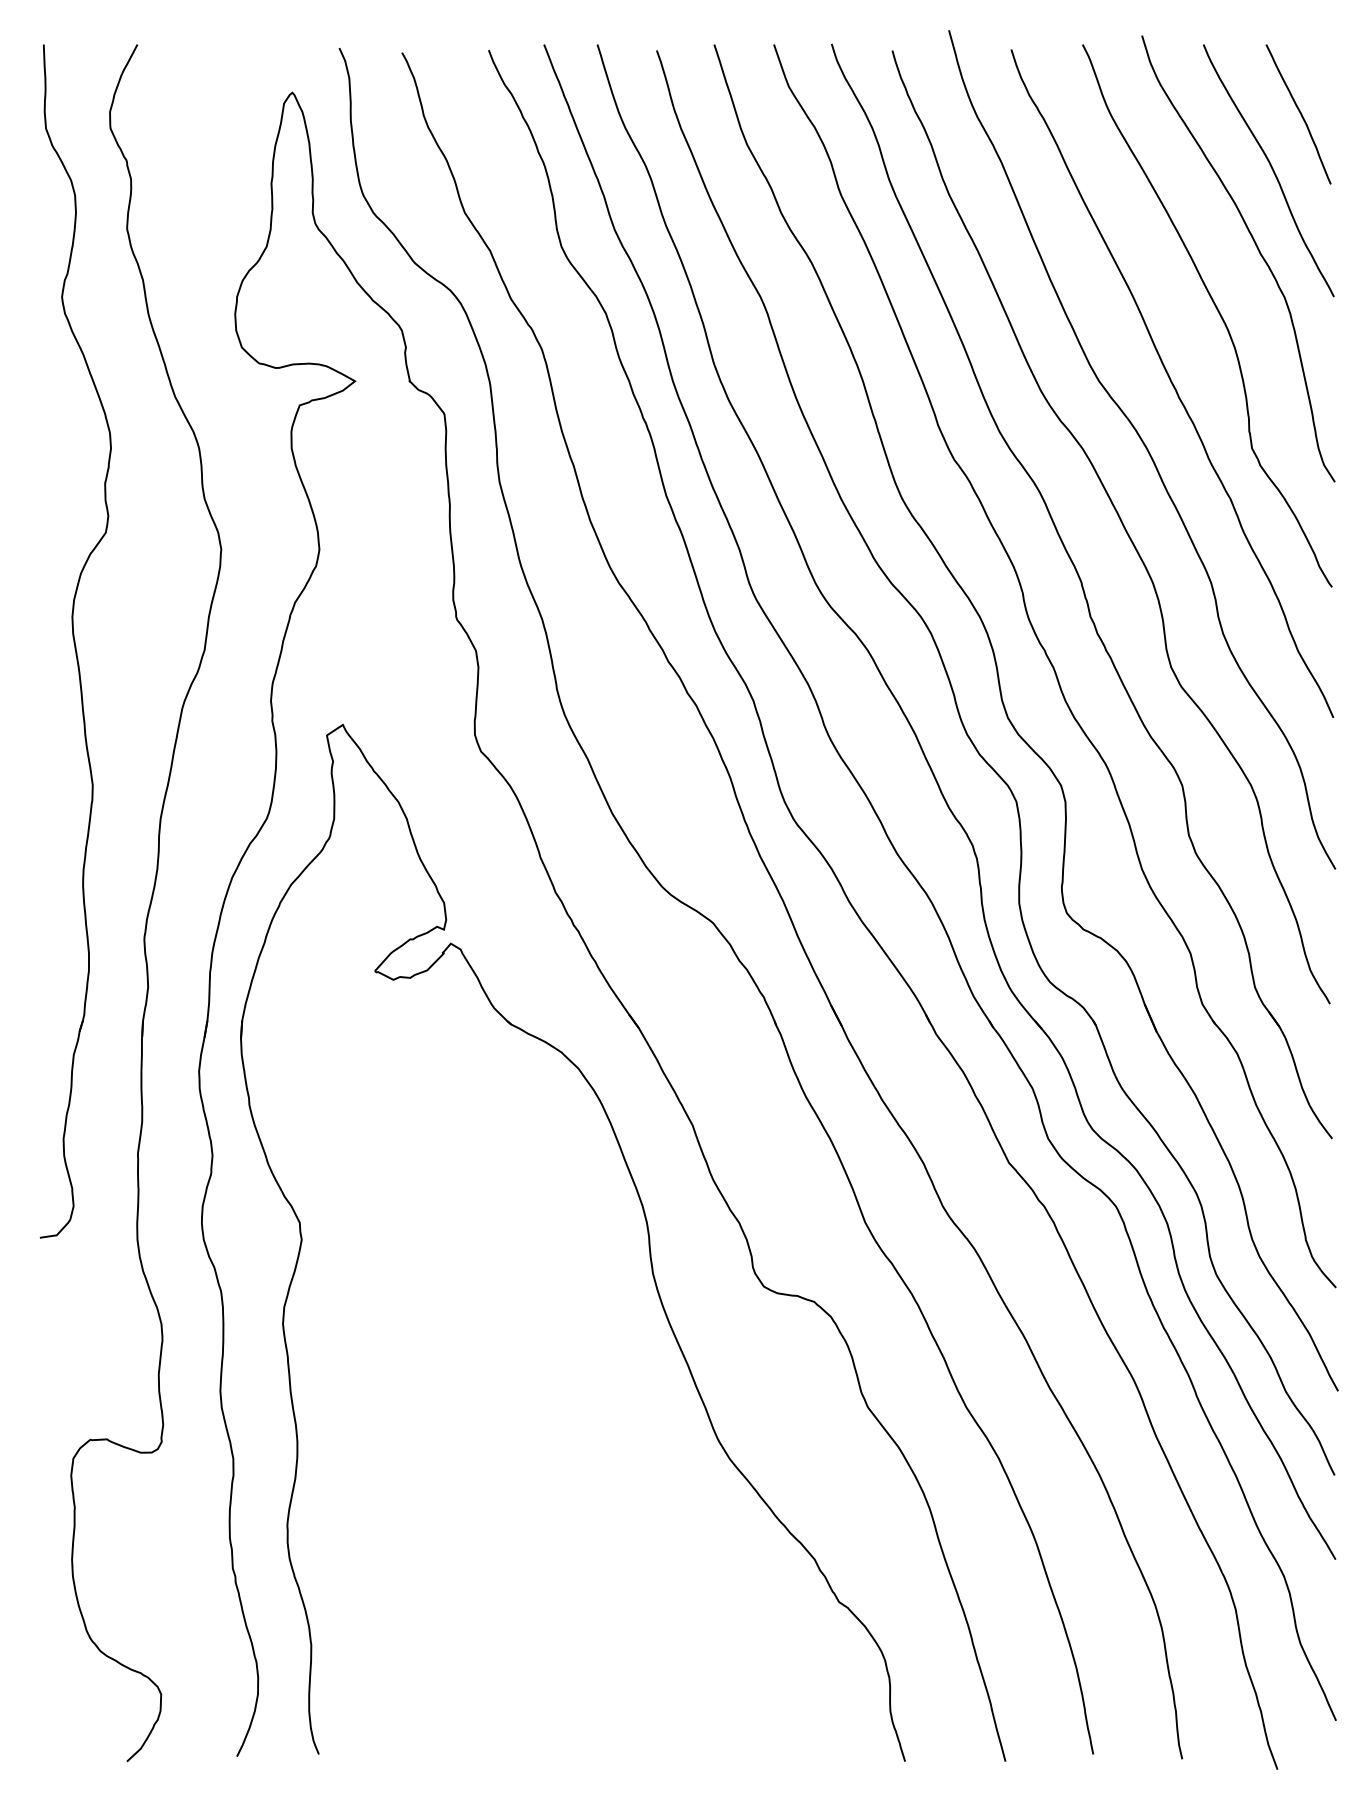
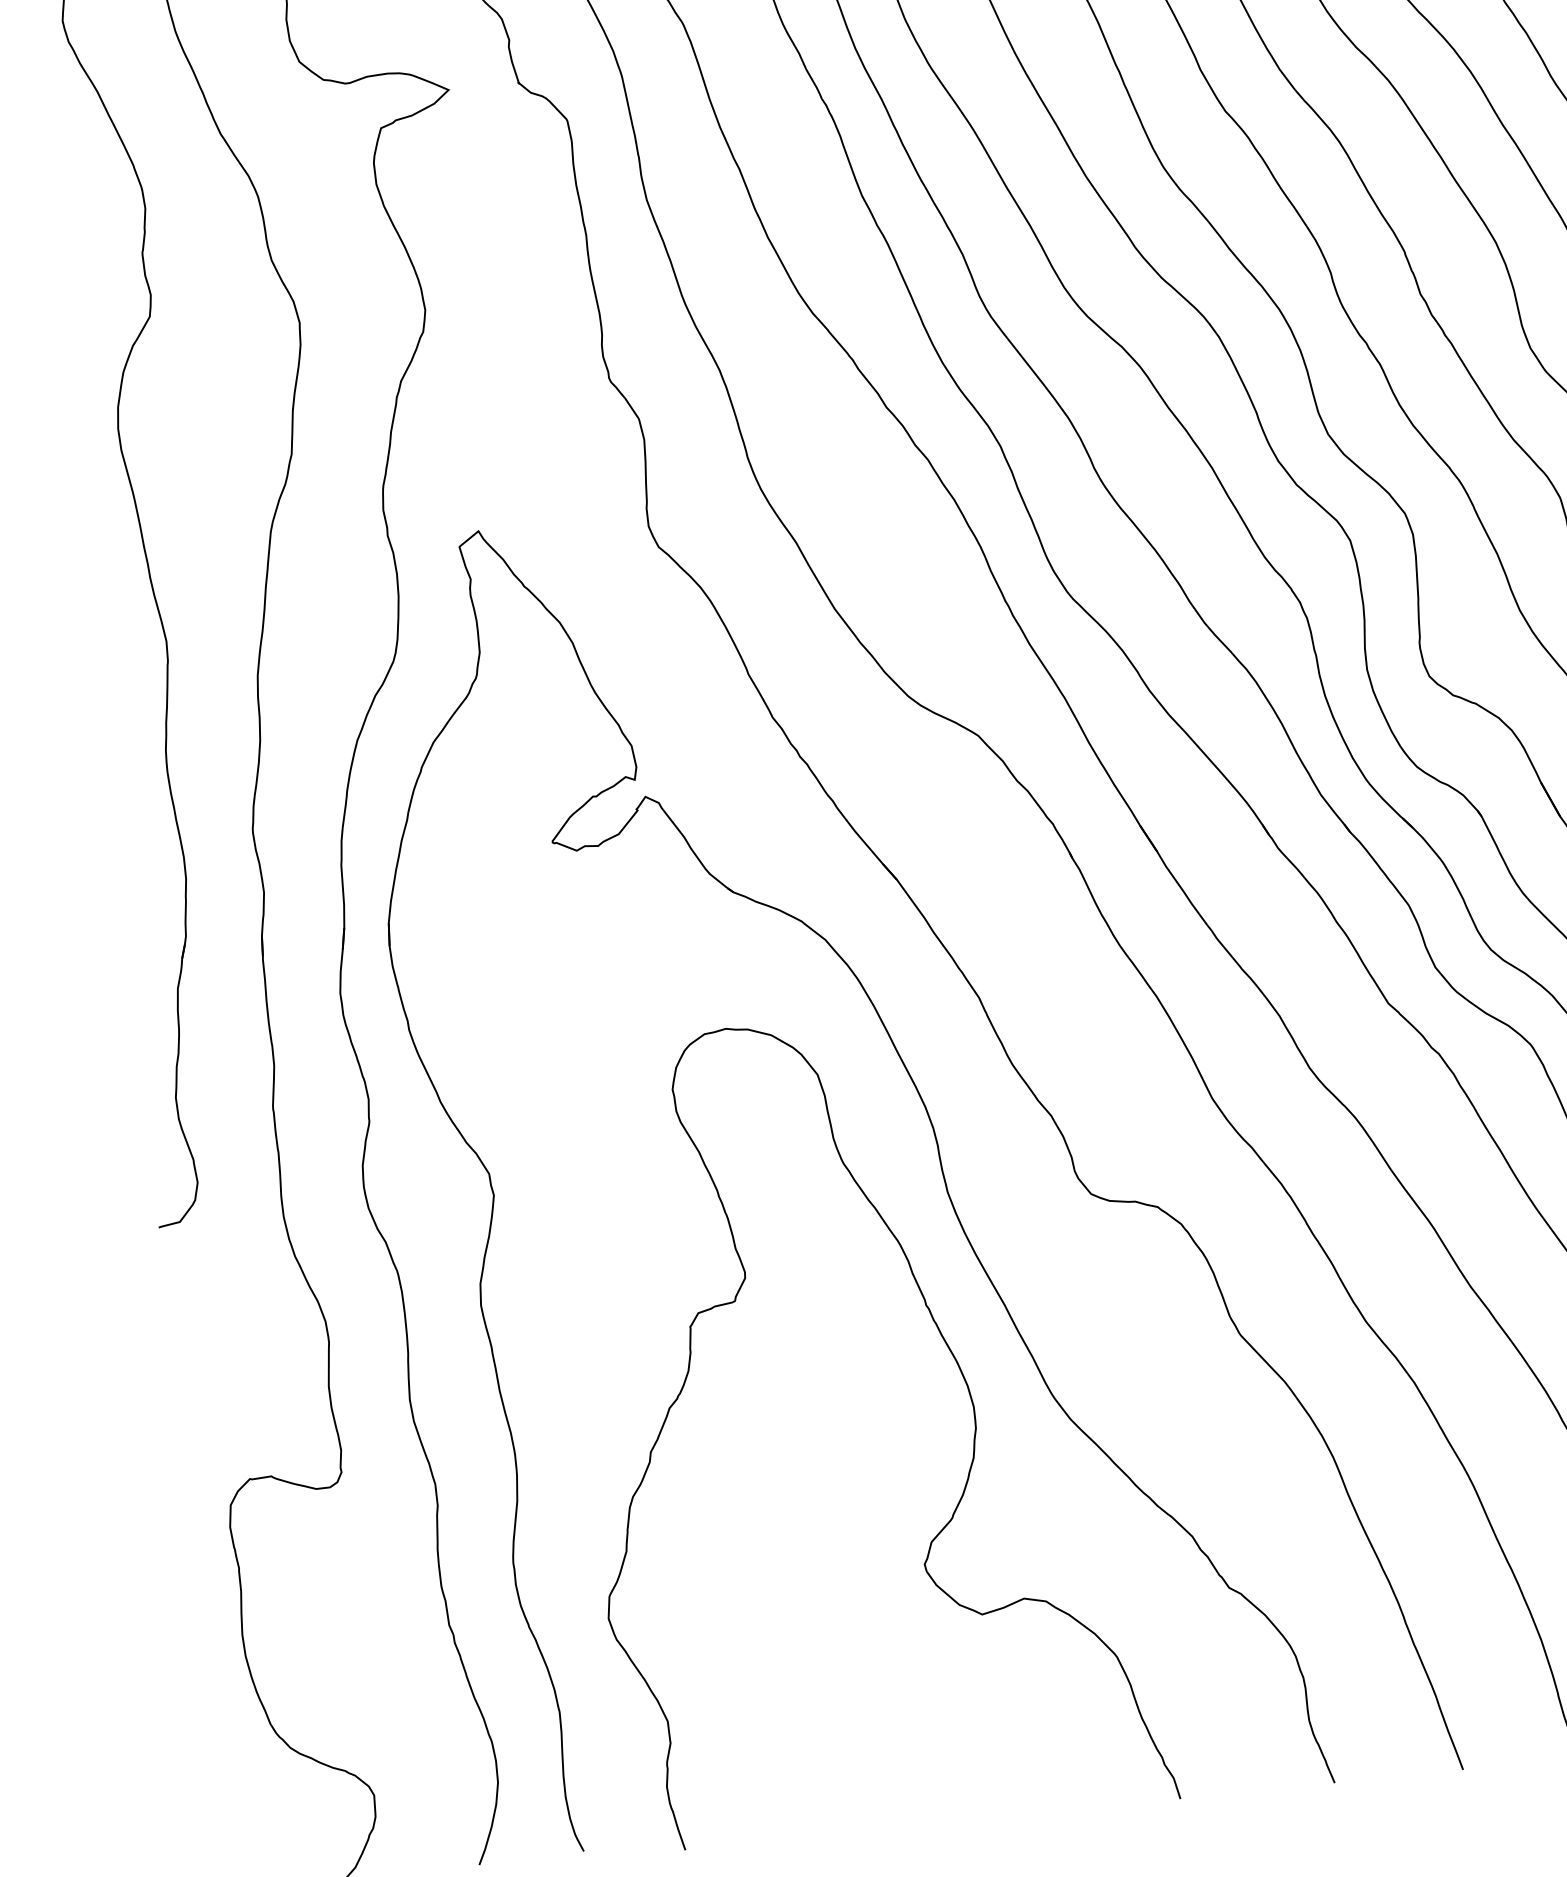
curve: (649, 1418) -> (962, 1377), added

